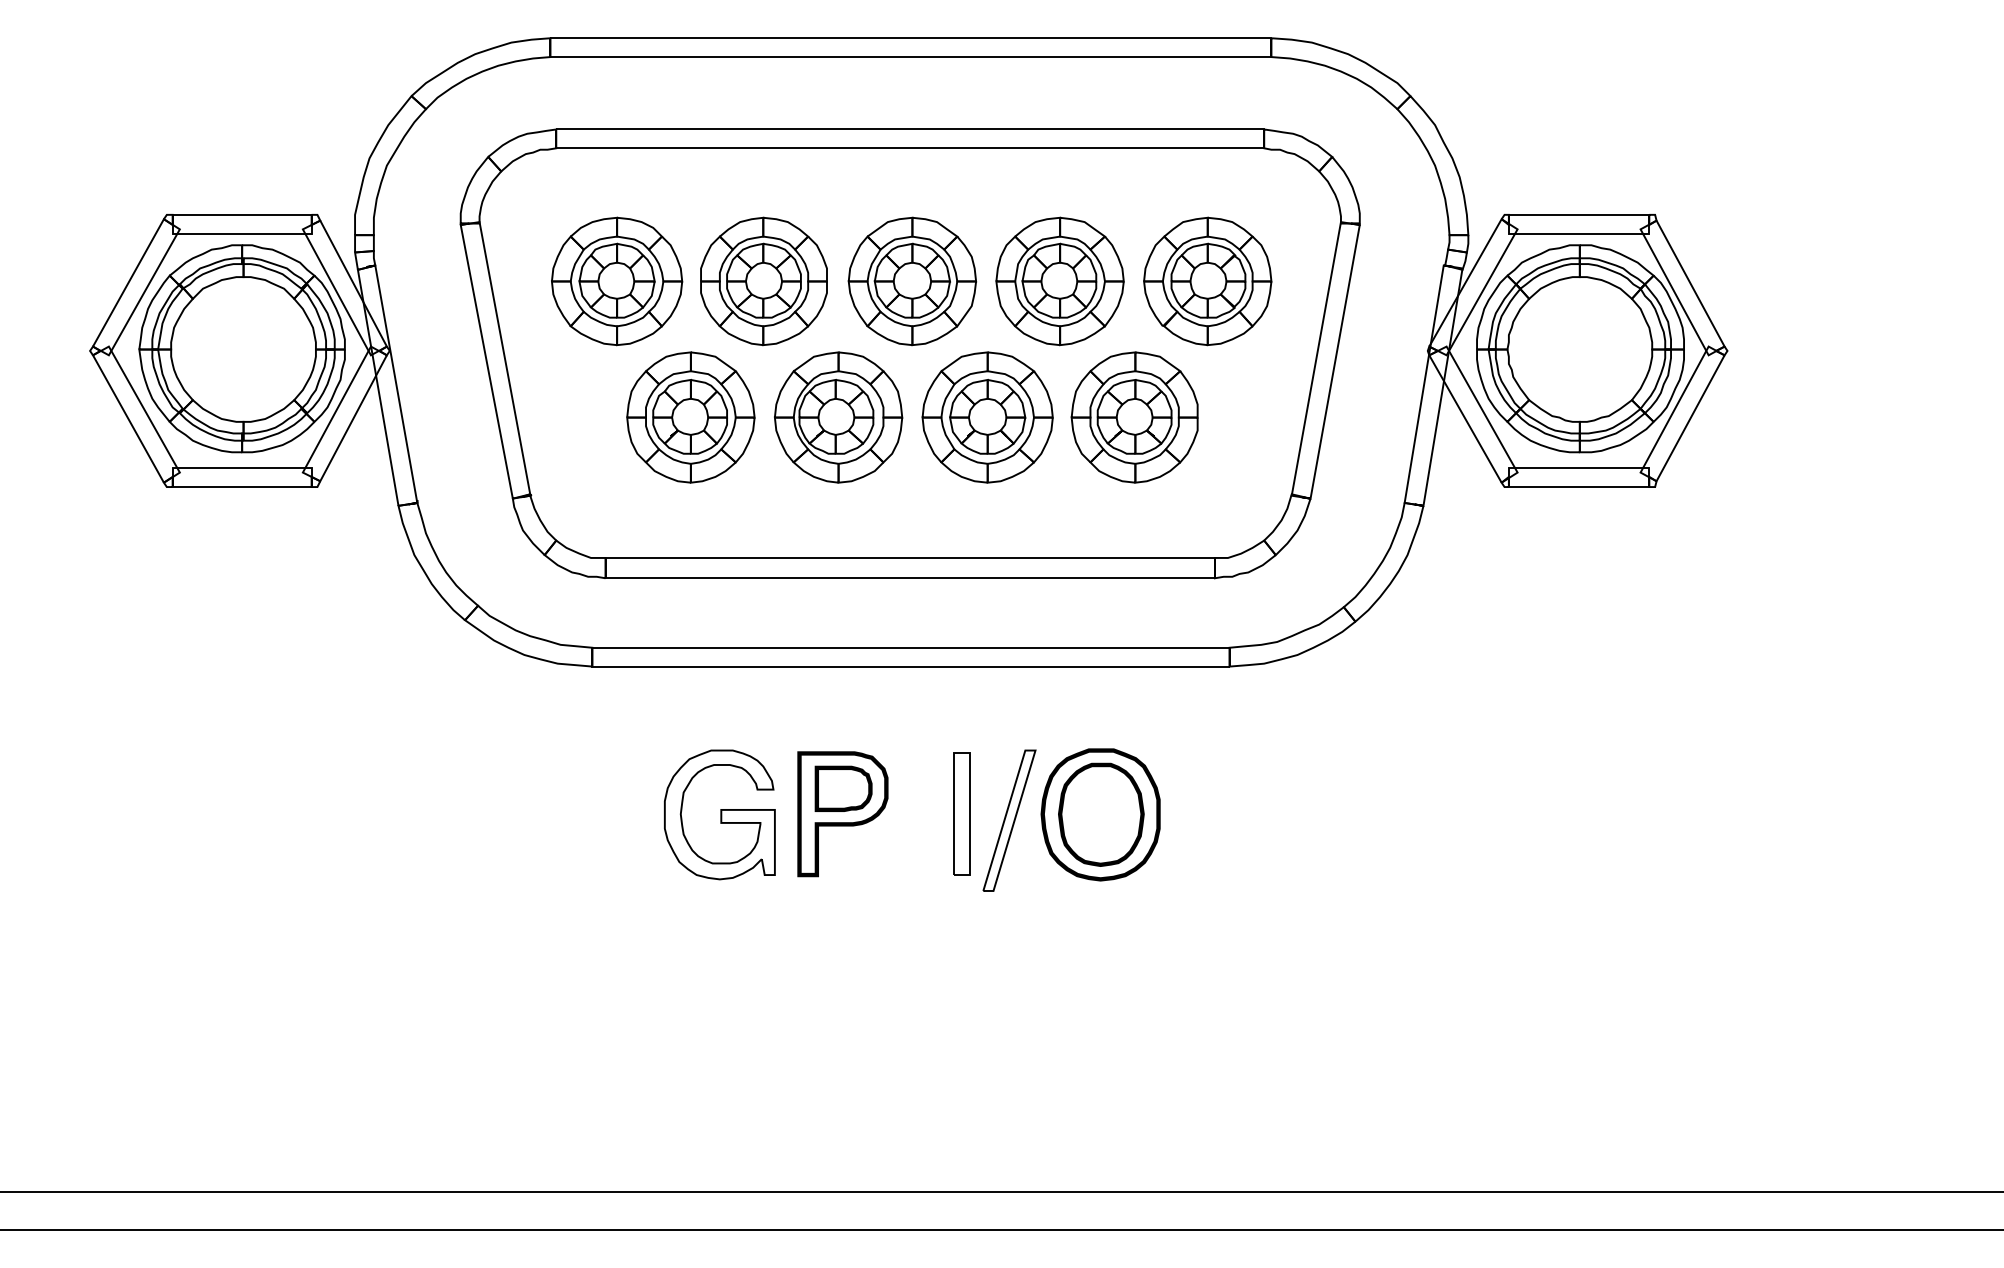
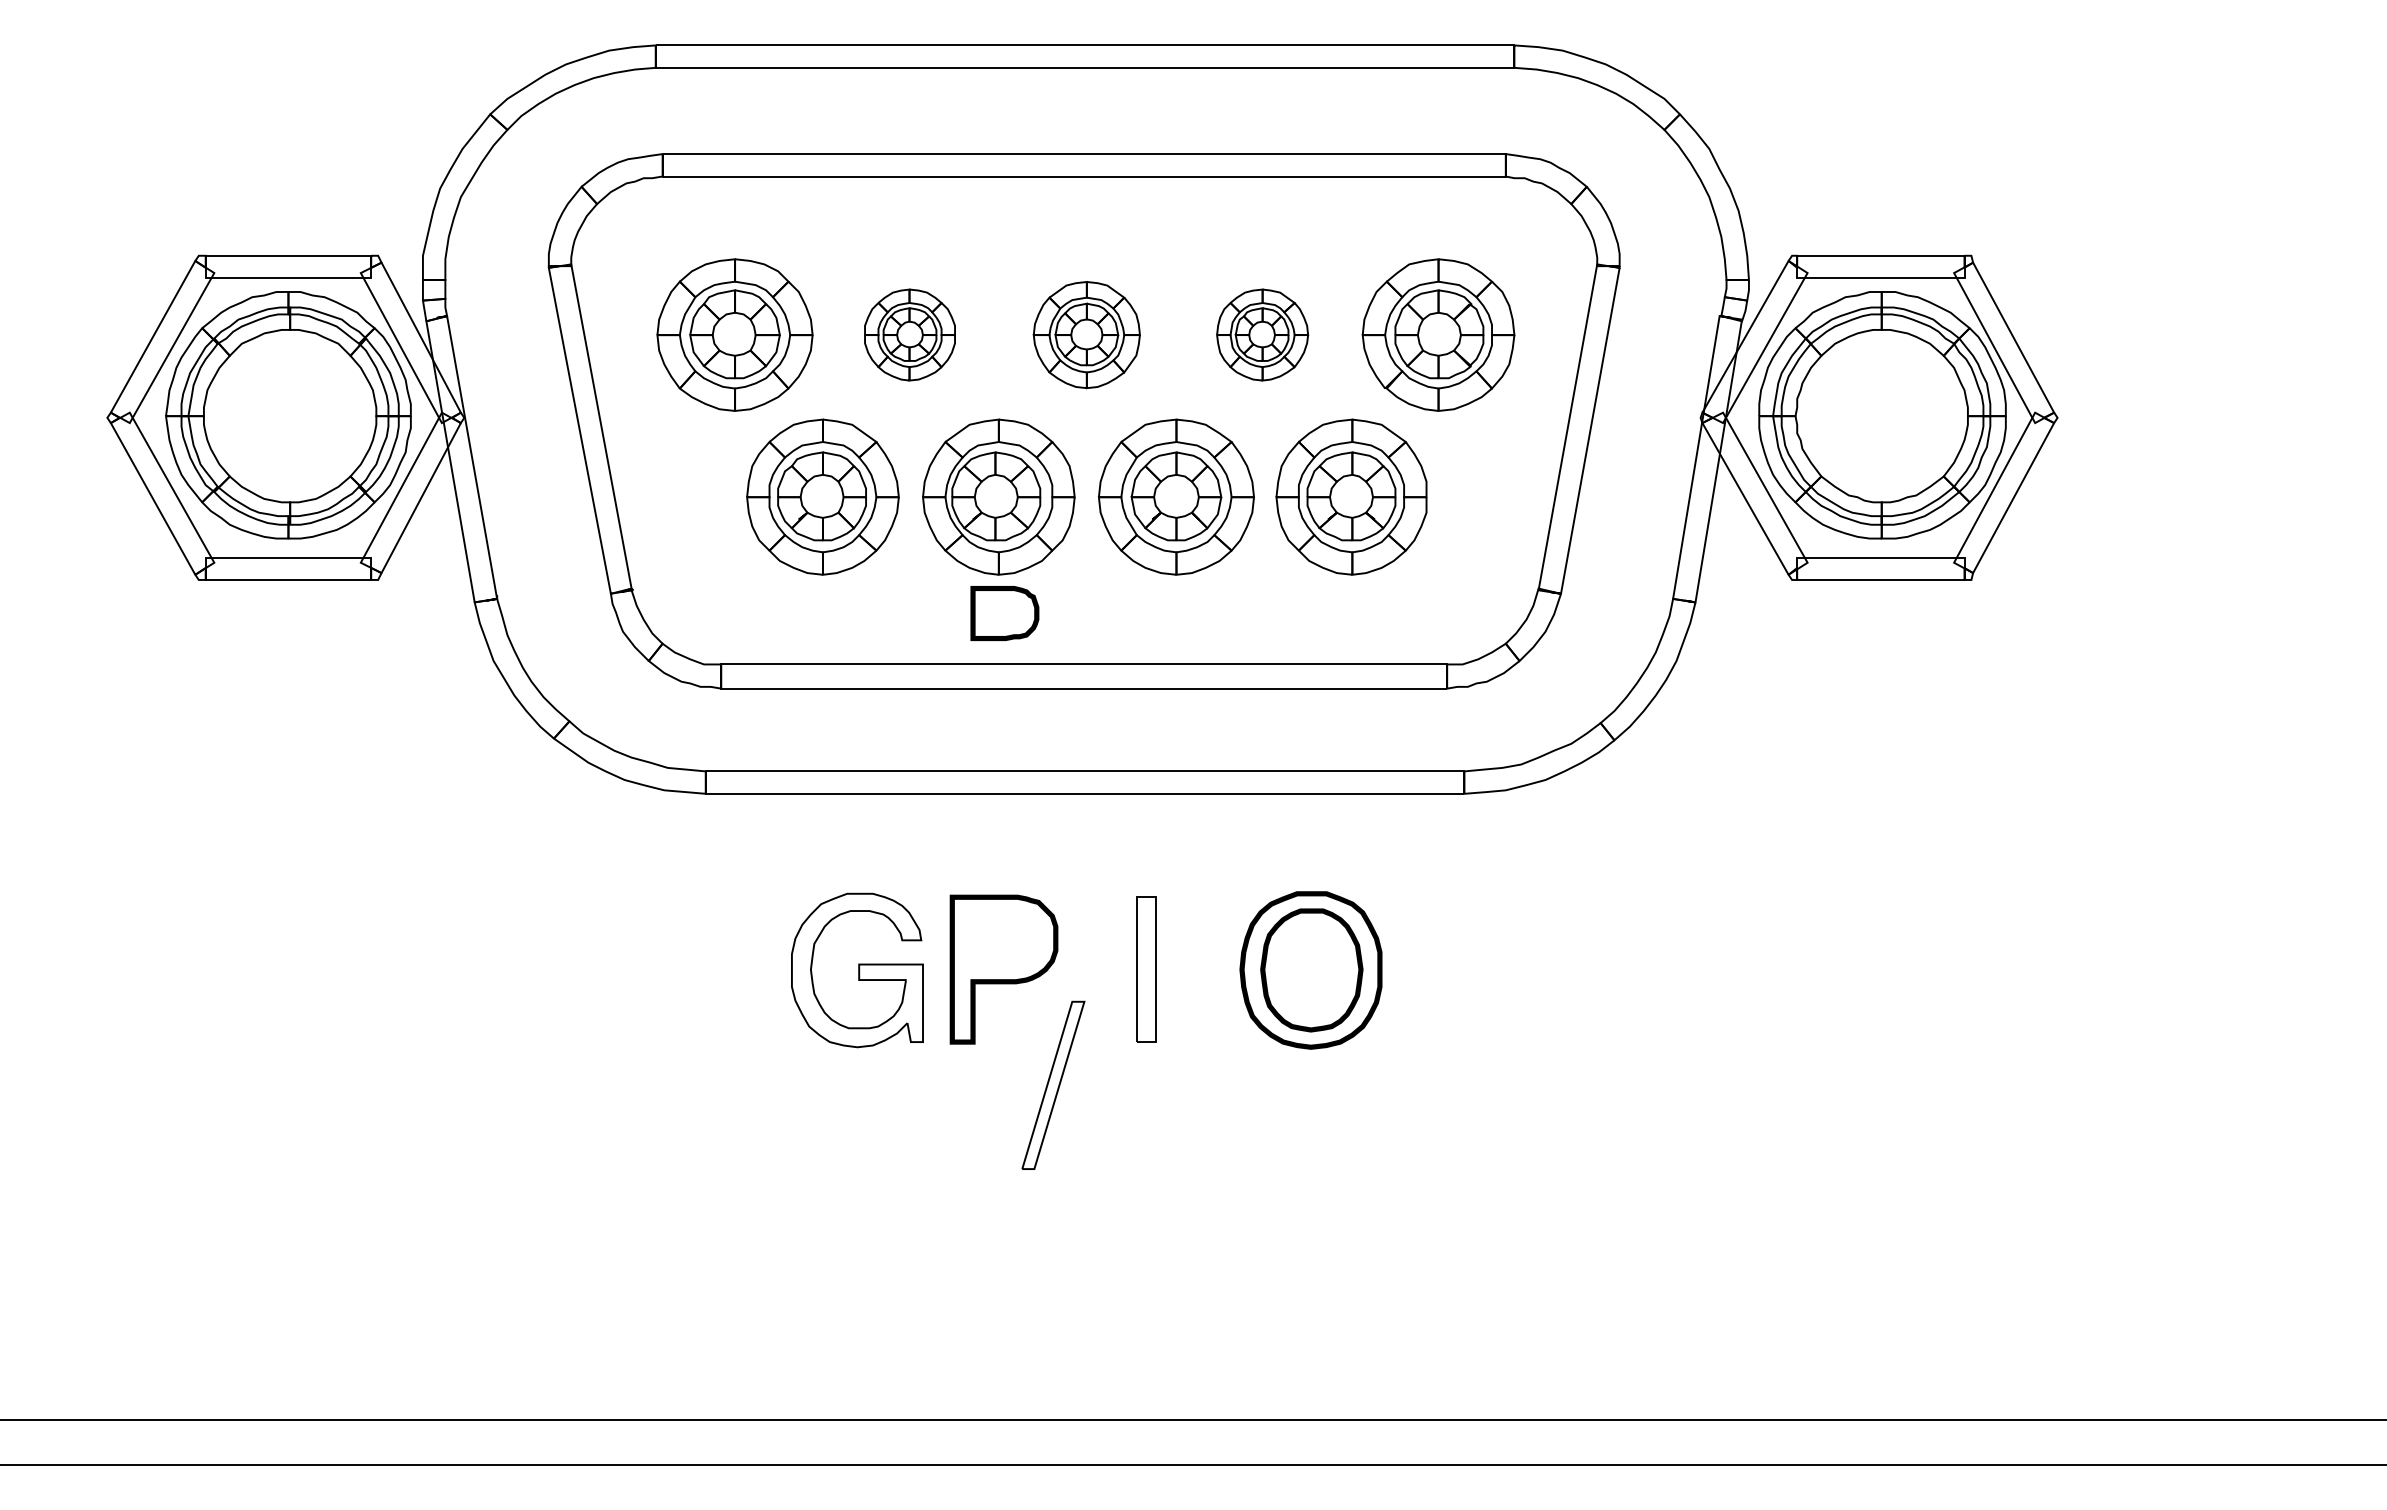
part: (763, 280) -> (909, 334), size x0.6
part: (912, 280) -> (1086, 334), size x0.7
part: (1059, 280) -> (1262, 334), size x0.6
part: (843, 788) -> (1004, 613), moved
part: (1009, 819) -> (1053, 1084), moved

